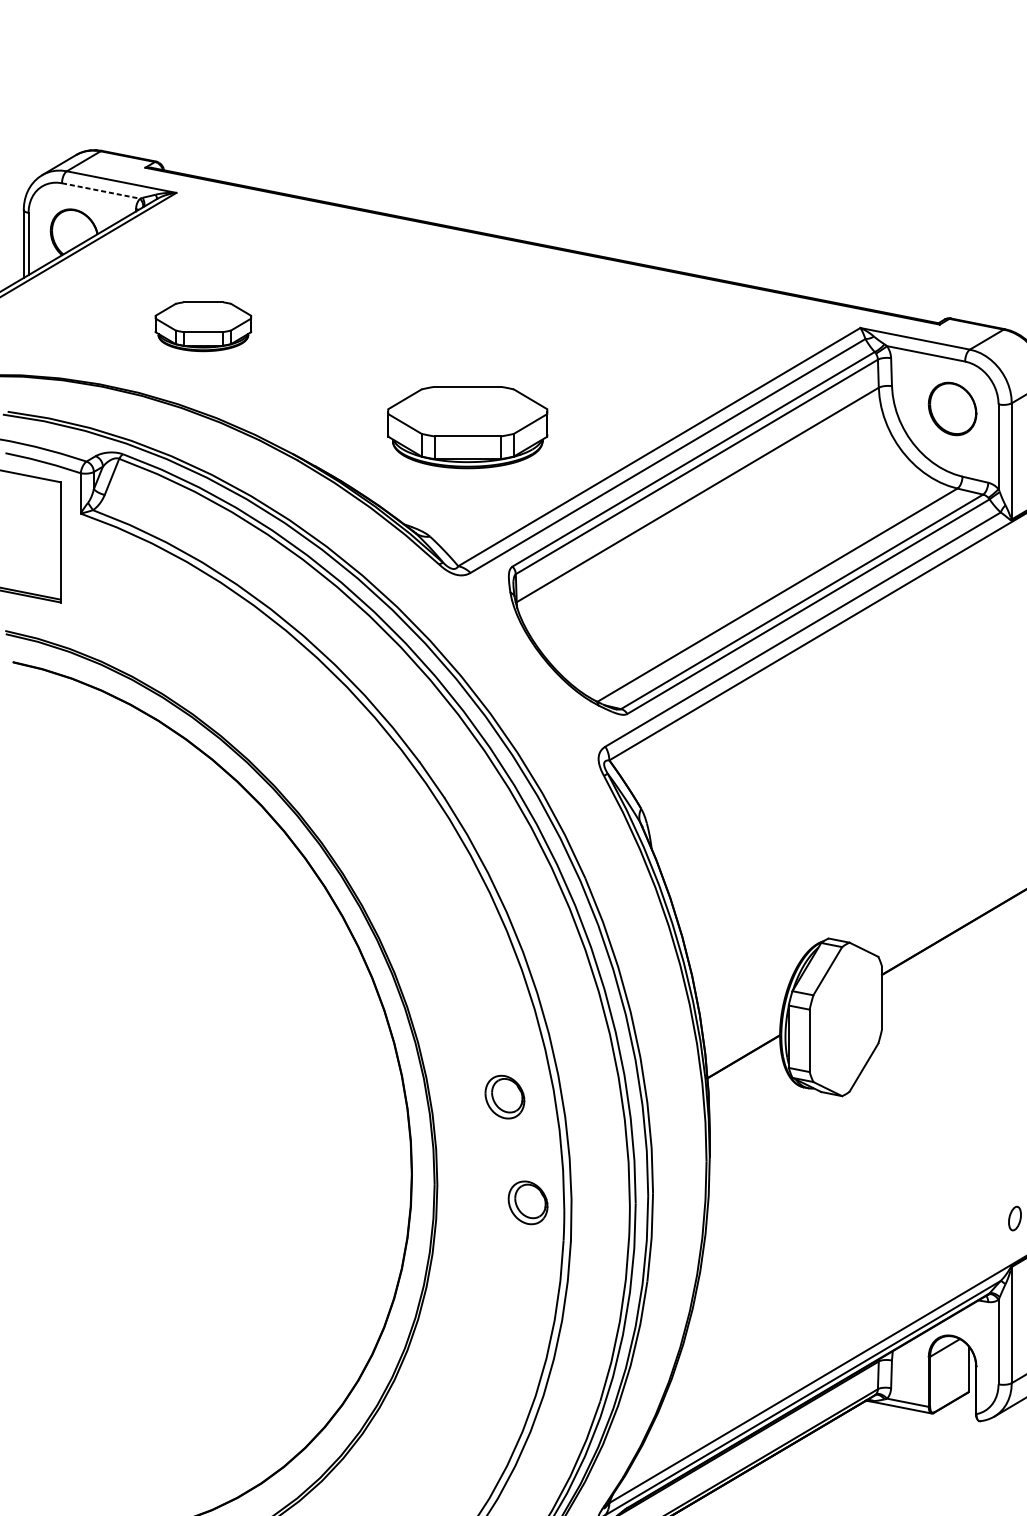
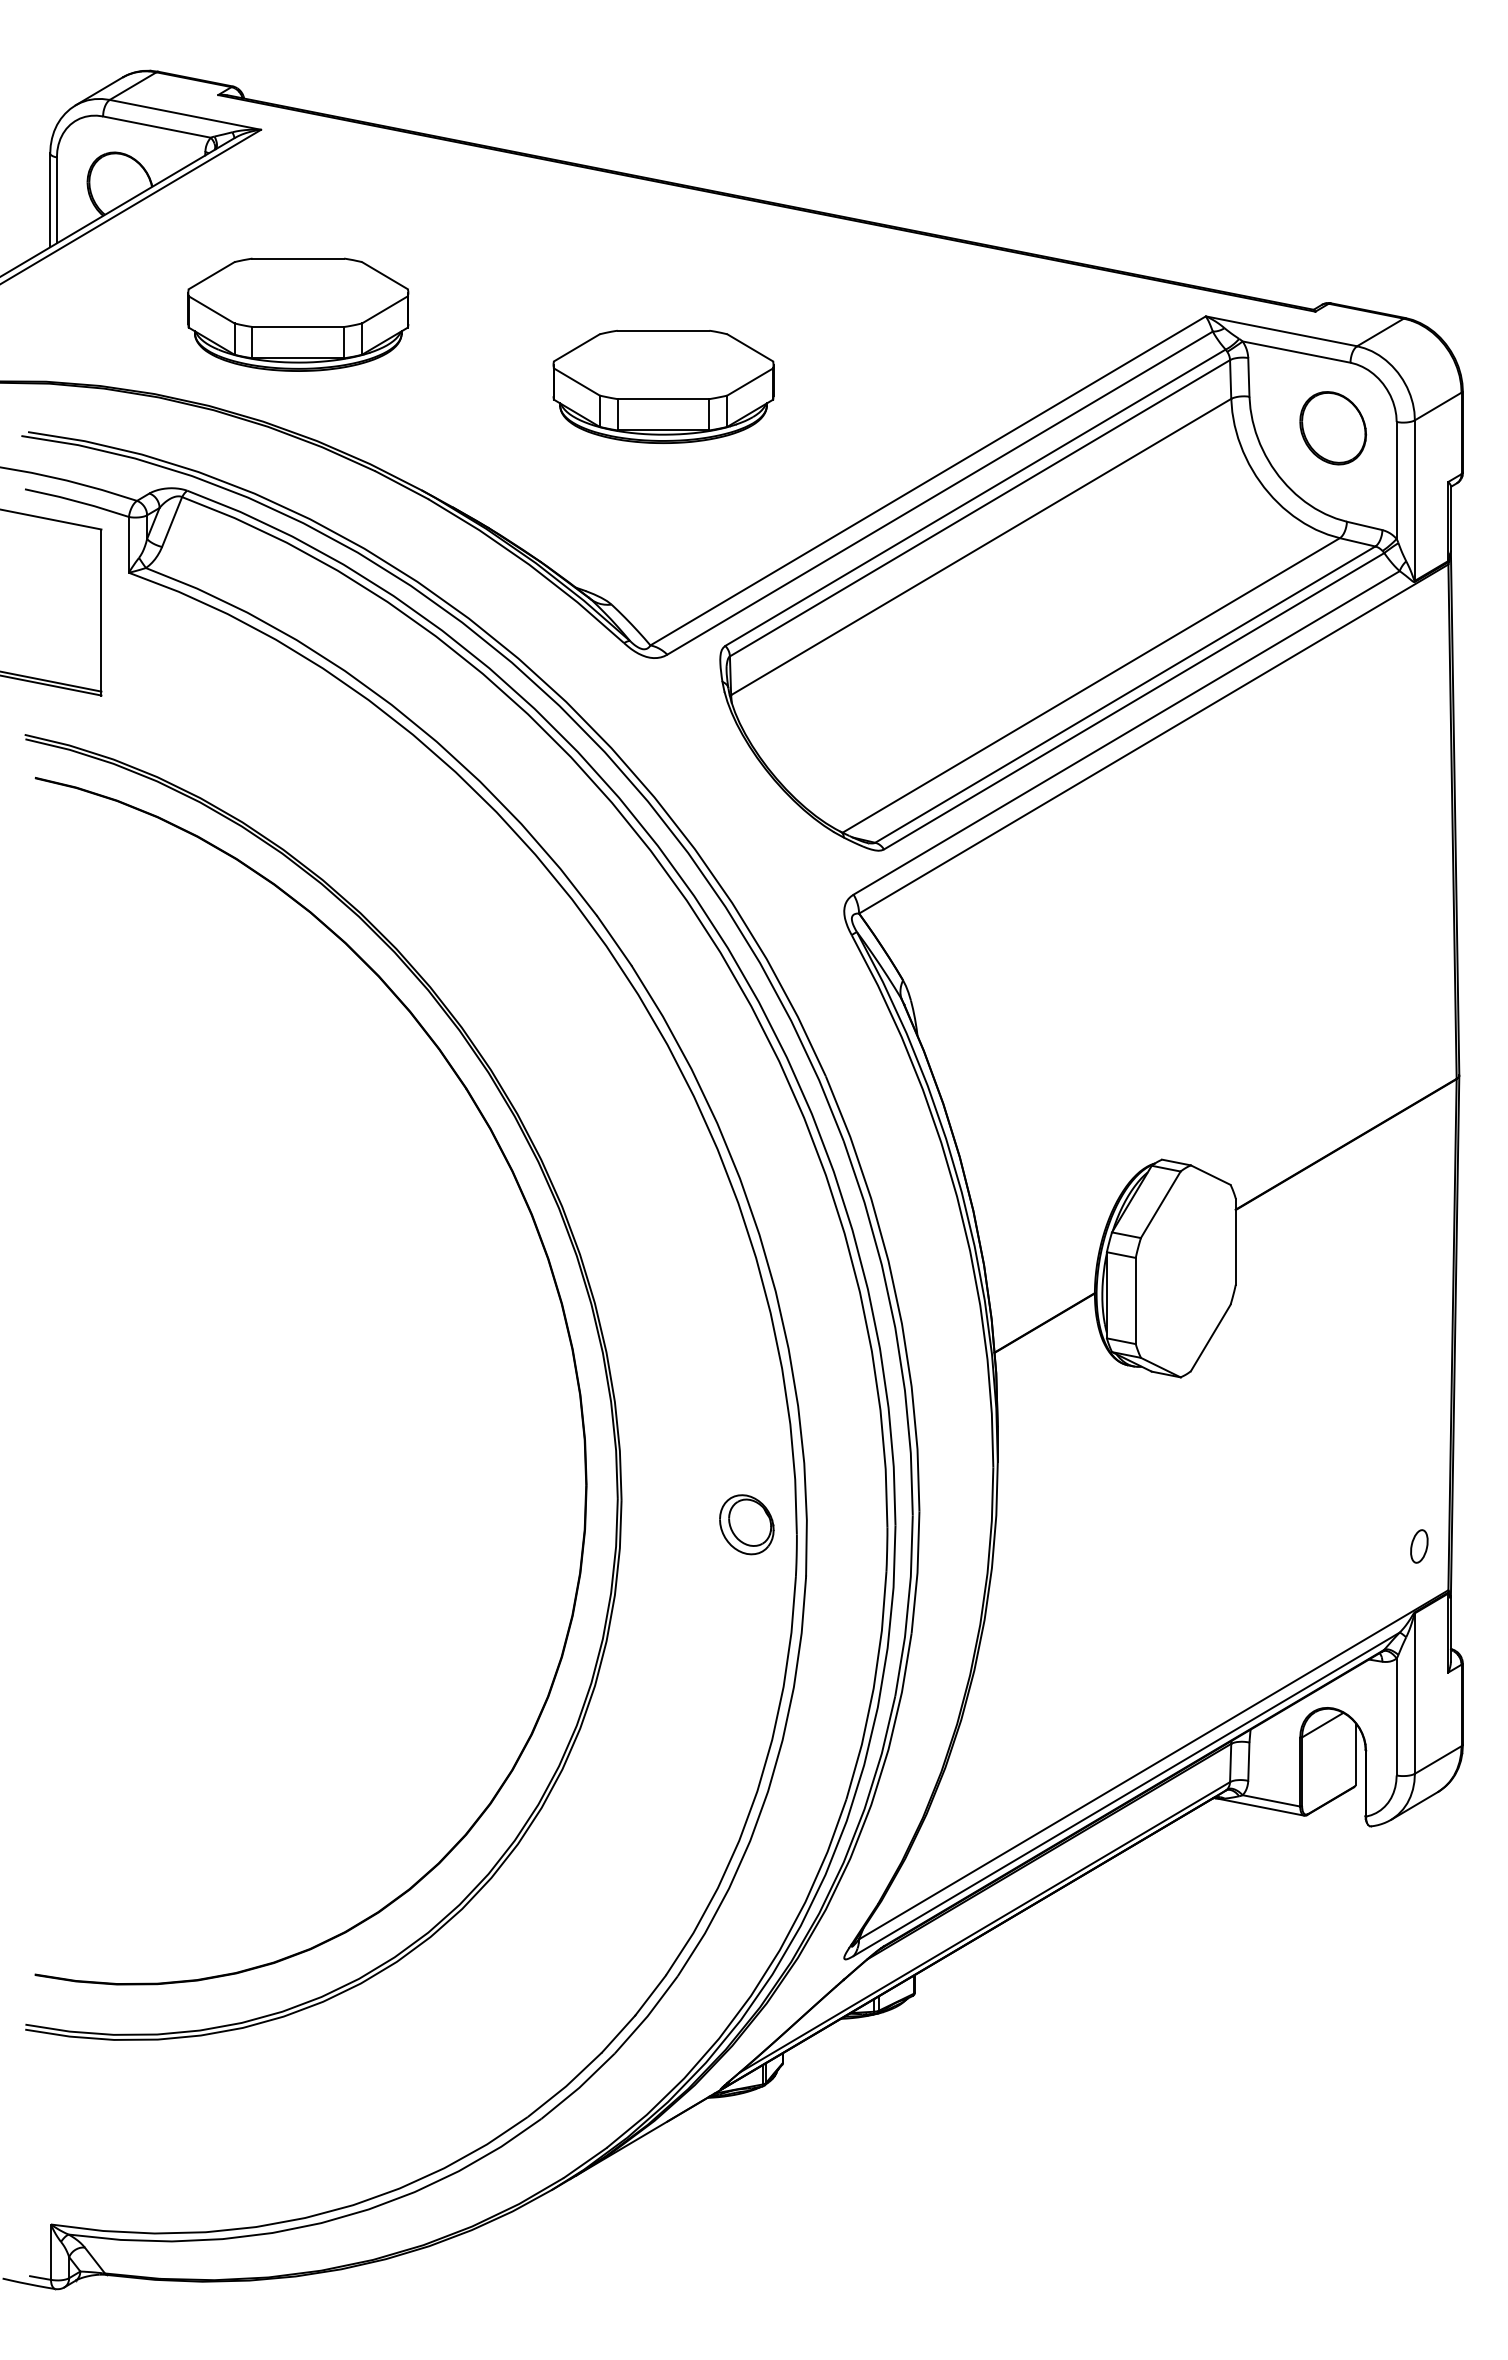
line: (101, 191) -> (157, 127), dashed -> solid
part: (203, 326) -> (298, 314), size x1.67
part: (467, 427) -> (663, 386), moved
part: (504, 1096) -> (714, 1378), removed

